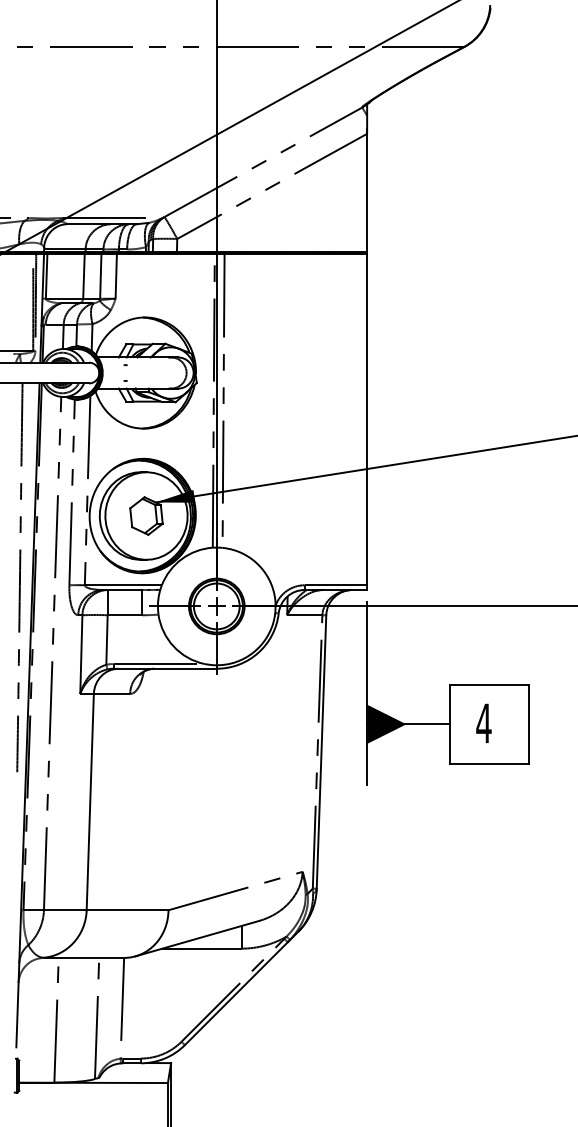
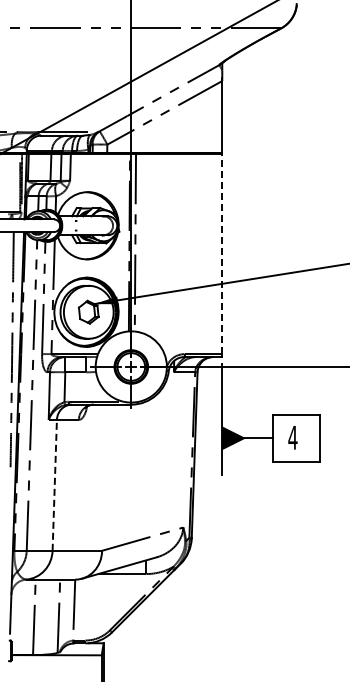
line: (367, 418) -> (222, 253), solid -> dashed
line: (89, 800) -> (54, 484), solid -> dashed

